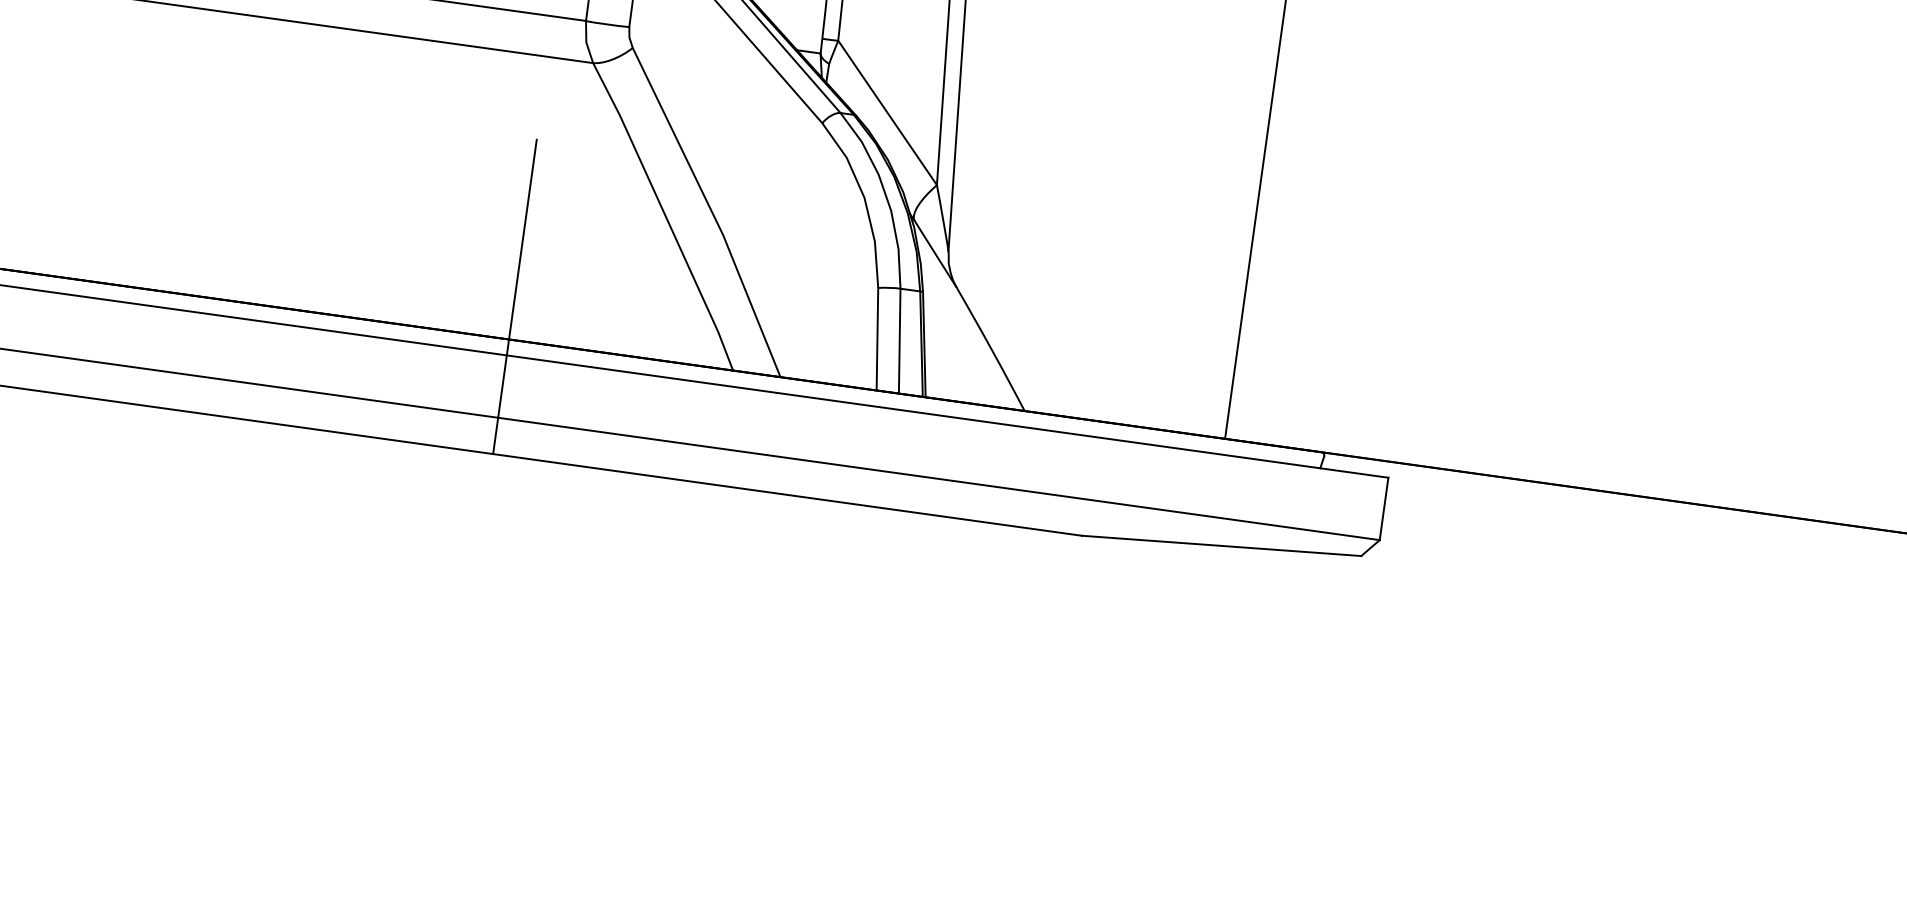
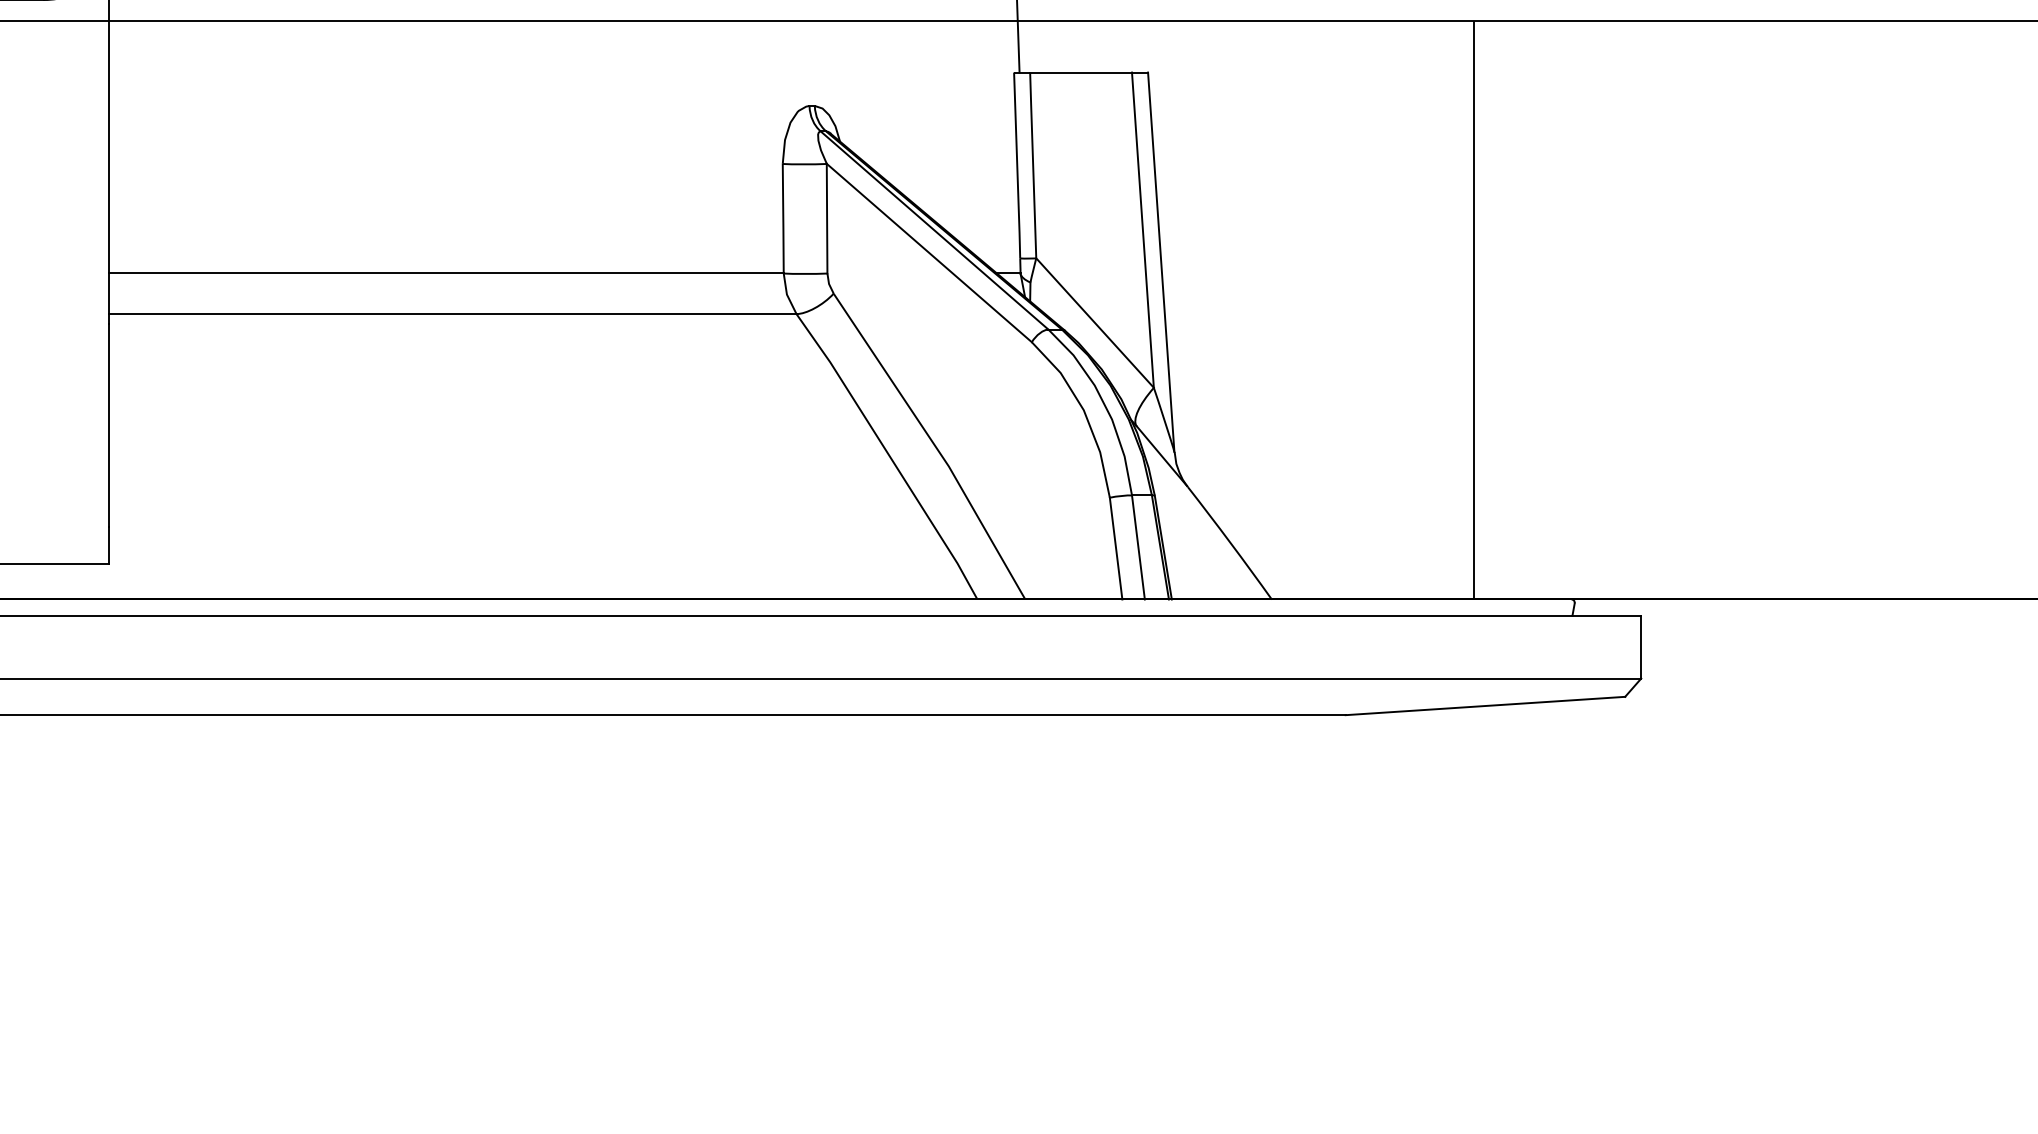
line: (515, 296) -> (751, 556), removed

